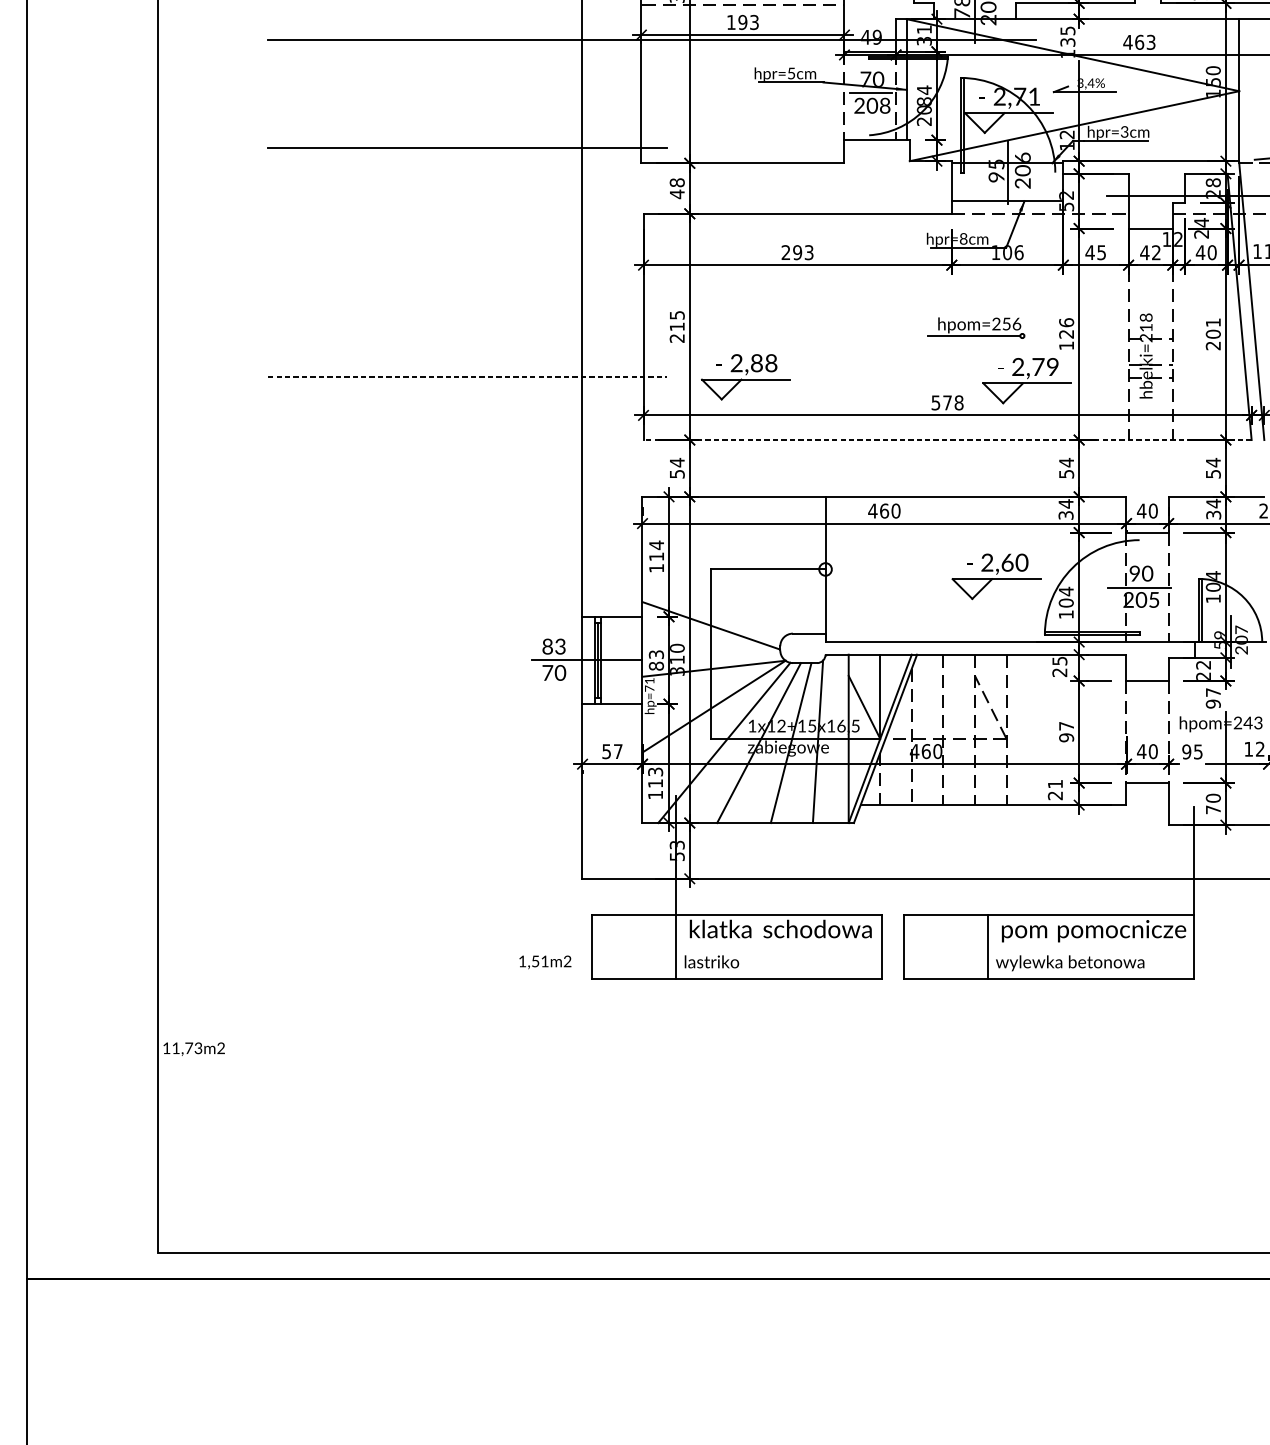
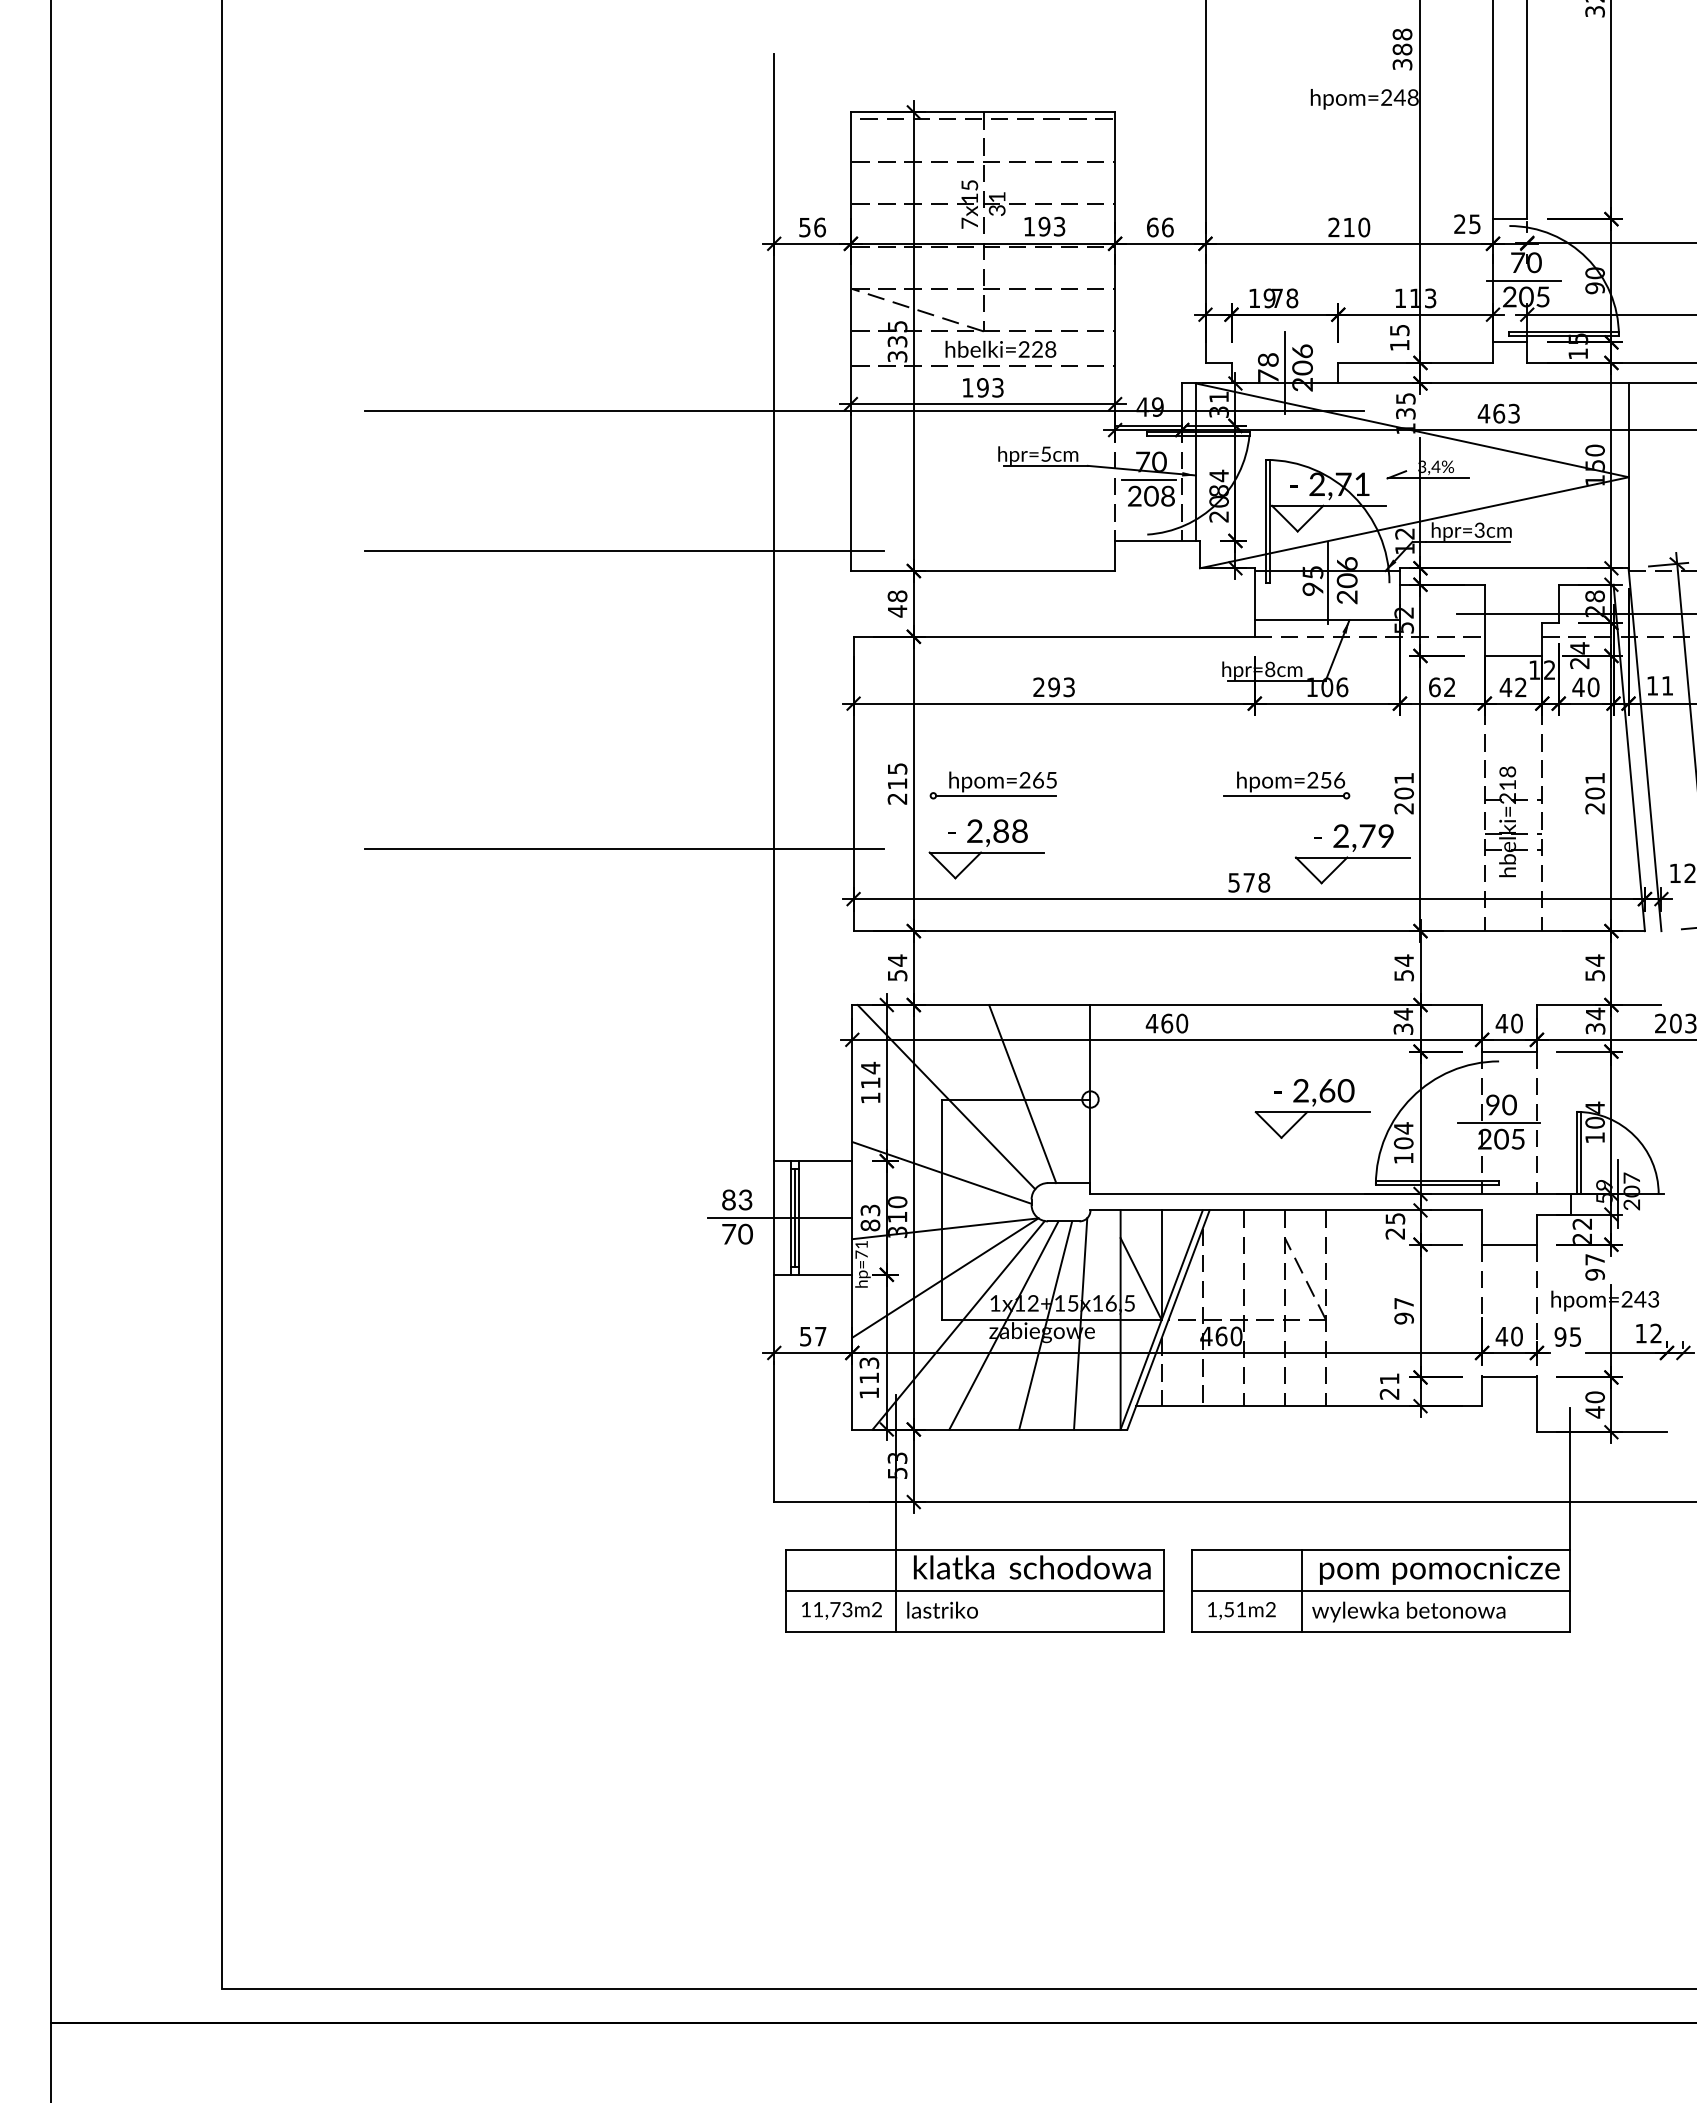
text: (1095, 252) -> (1441, 687), 45 -> 62
part: (750, 328) -> (992, 785), added
text: (1066, 334) -> (1404, 793), 126 -> 201
line: (467, 376) -> (624, 848), dashed -> solid
line: (947, 440) -> (1249, 931), dashed -> solid
line: (773, 565) -> (1022, 1094), added
line: (714, 567) -> (946, 1097), added
text: (1212, 809) -> (1594, 1412), 70 -> 40
line: (736, 946) -> (974, 1590), added
line: (1048, 946) -> (1380, 1590), added
text: (545, 962) -> (1241, 1610), moved
text: (193, 1048) -> (841, 1610), moved

